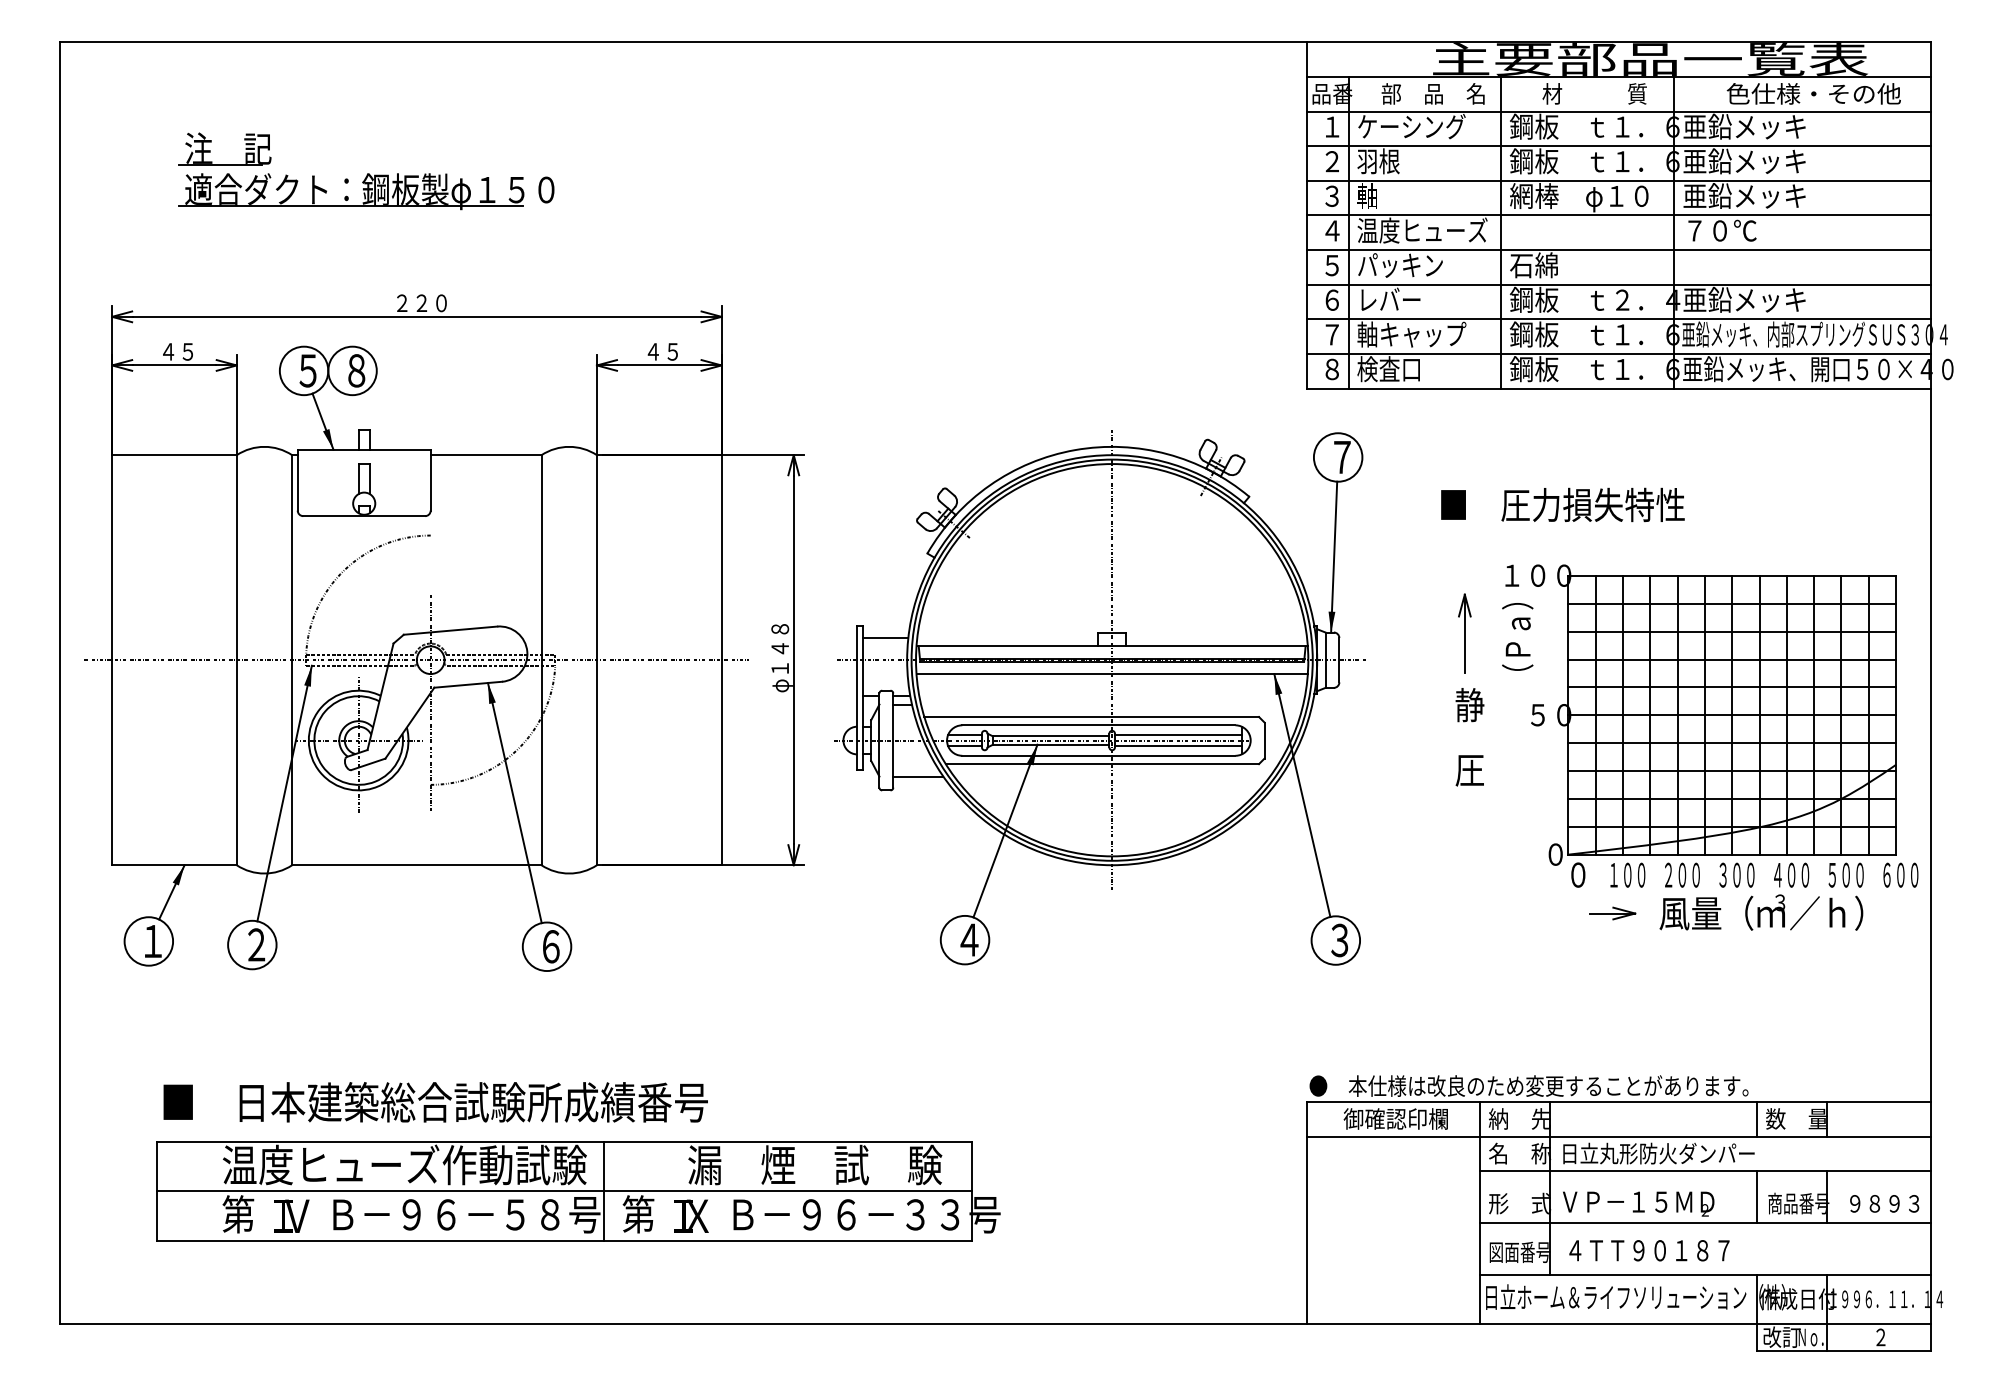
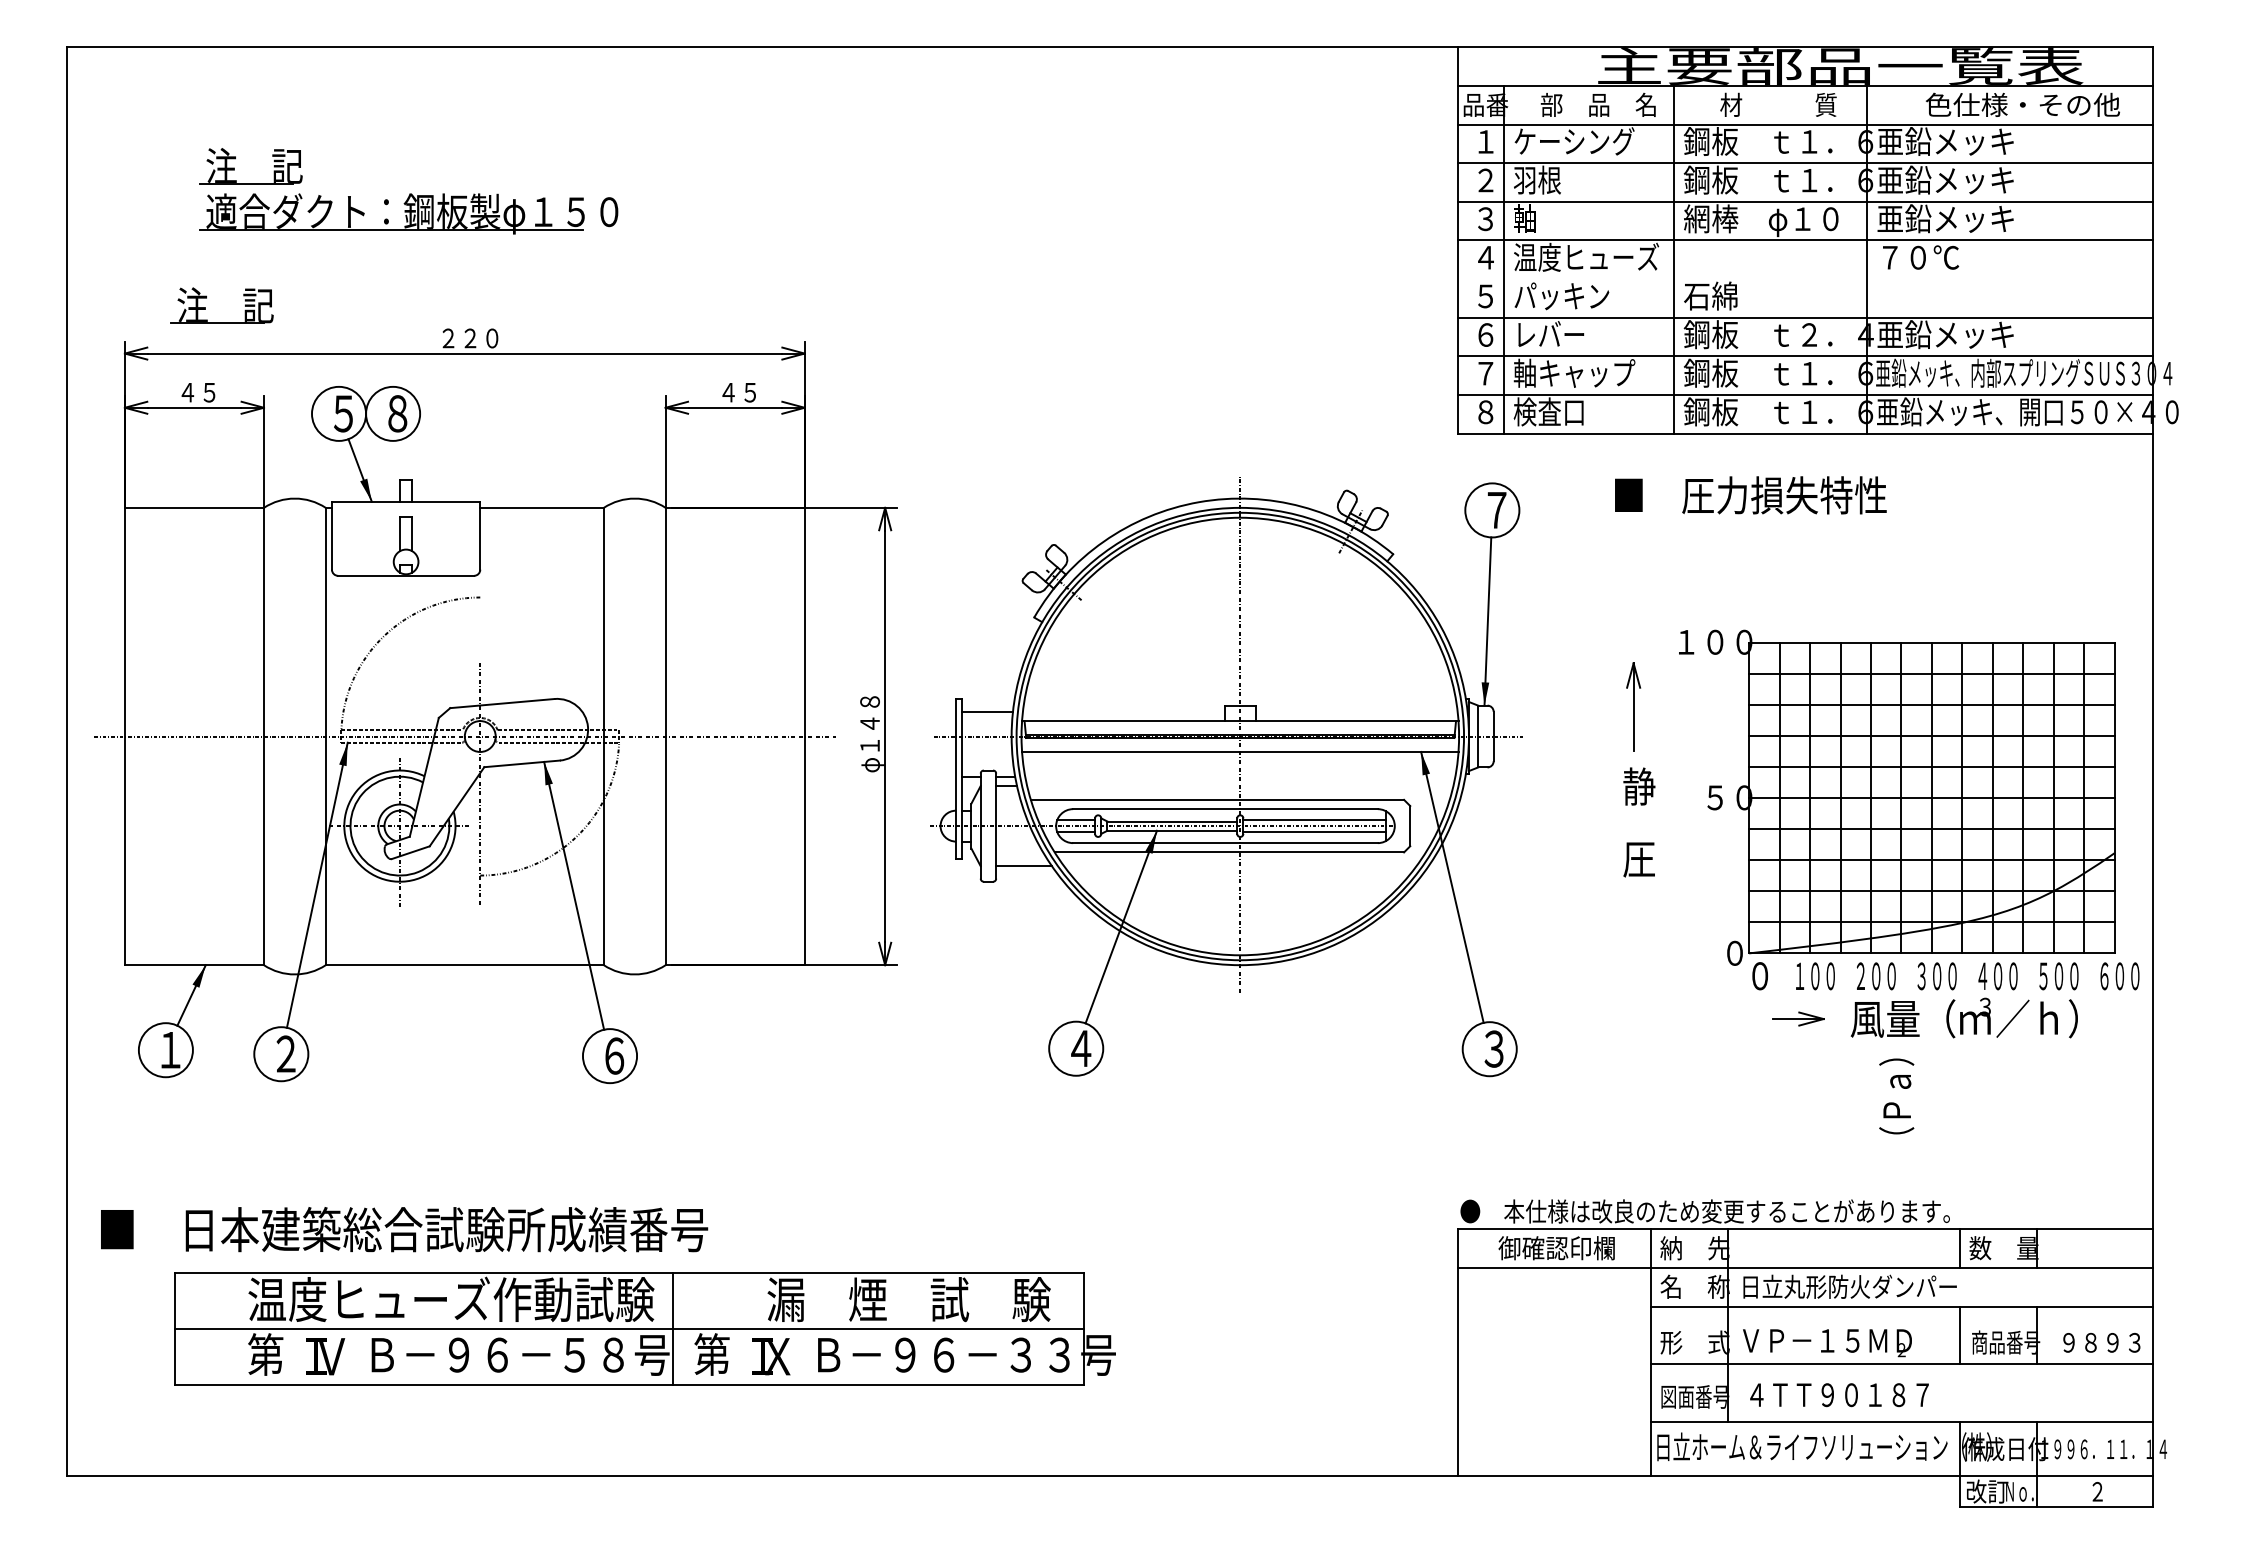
line: (1618, 250) -> (1805, 279), removed
part: (184, 275) -> (205, 307), added
text: (1562, 504) -> (1750, 494), moved
text: (1517, 636) -> (1896, 1095), moved
text: (435, 1102) -> (404, 1229), moved

